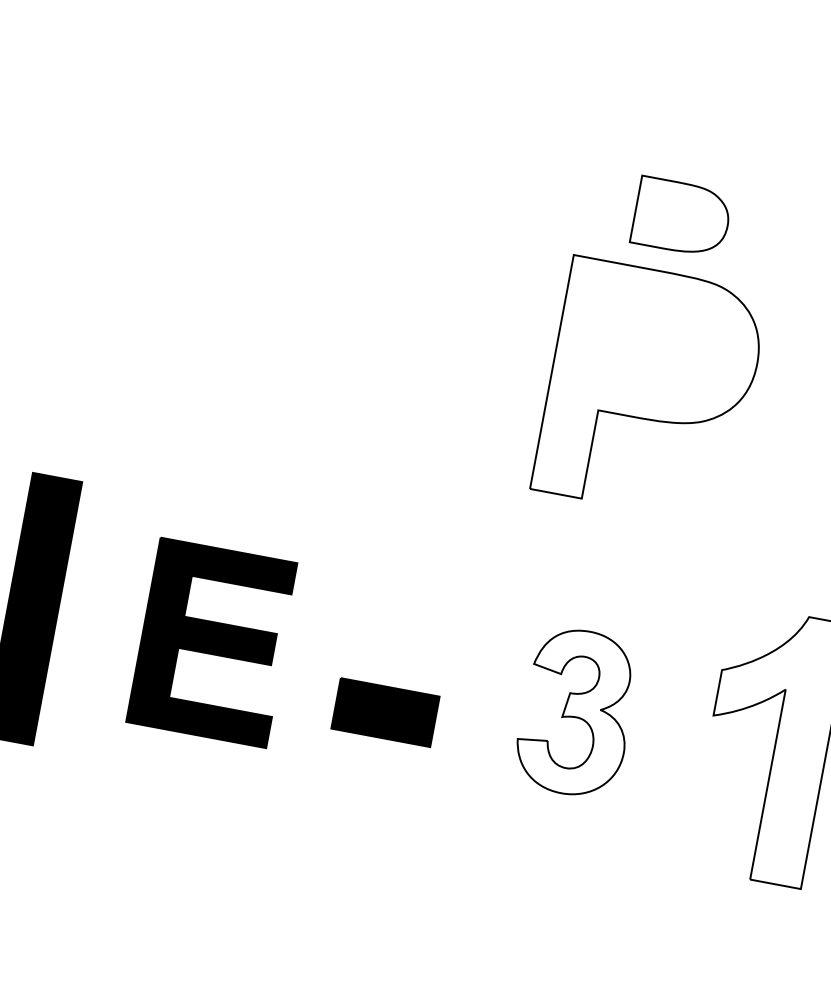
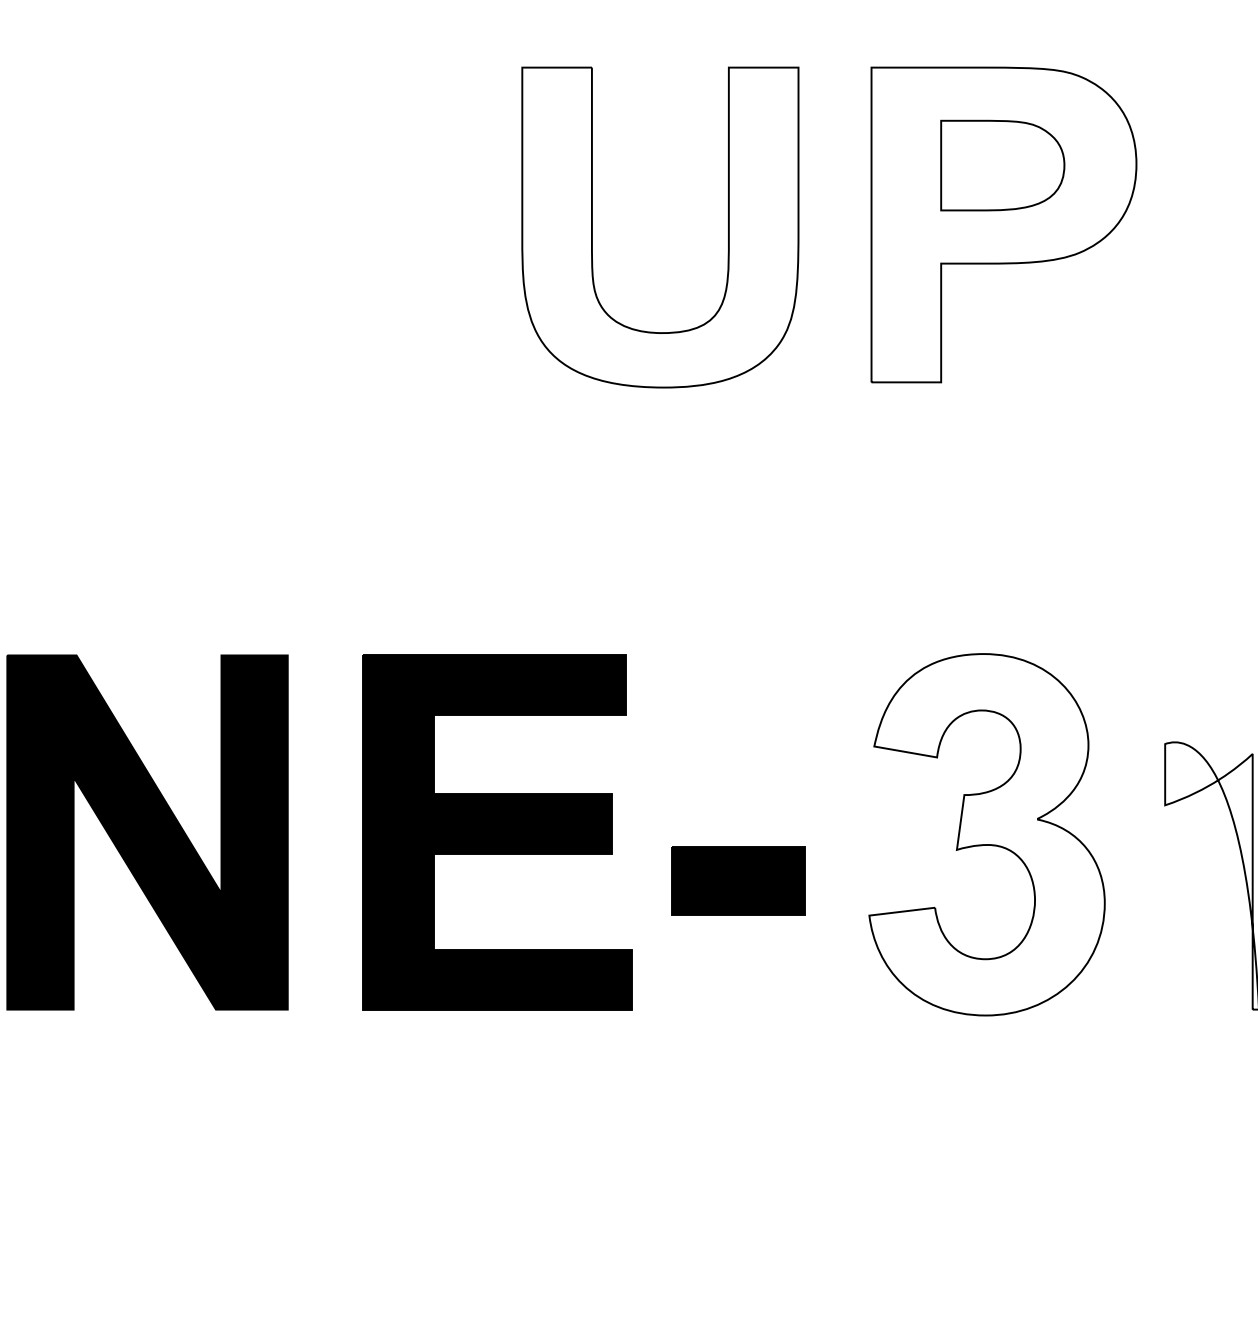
part: (368, 206) -> (592, 227), added
part: (650, 389) -> (1003, 224), moved
part: (213, 642) -> (497, 832), size x1.43
part: (576, 712) -> (986, 834), size x1.67

